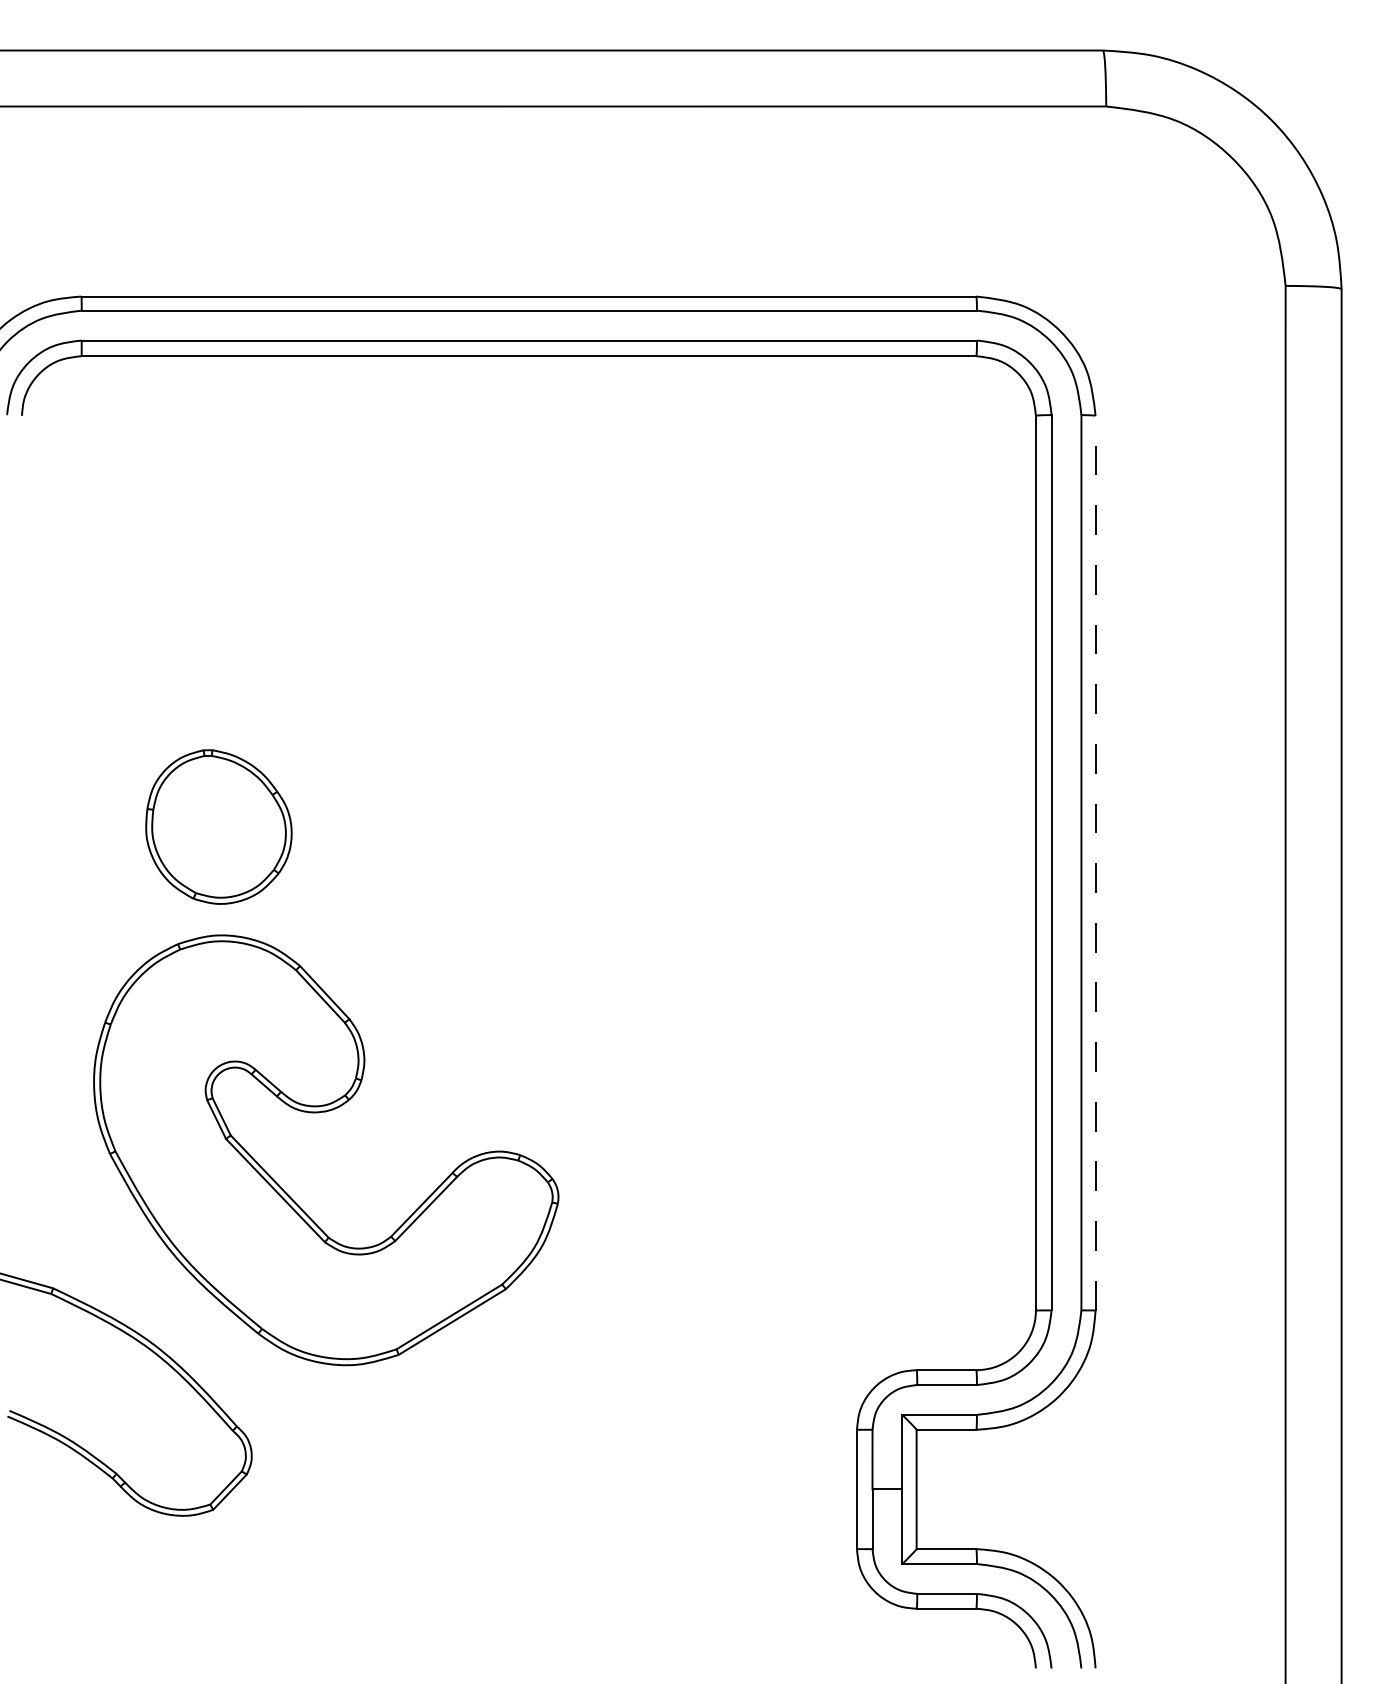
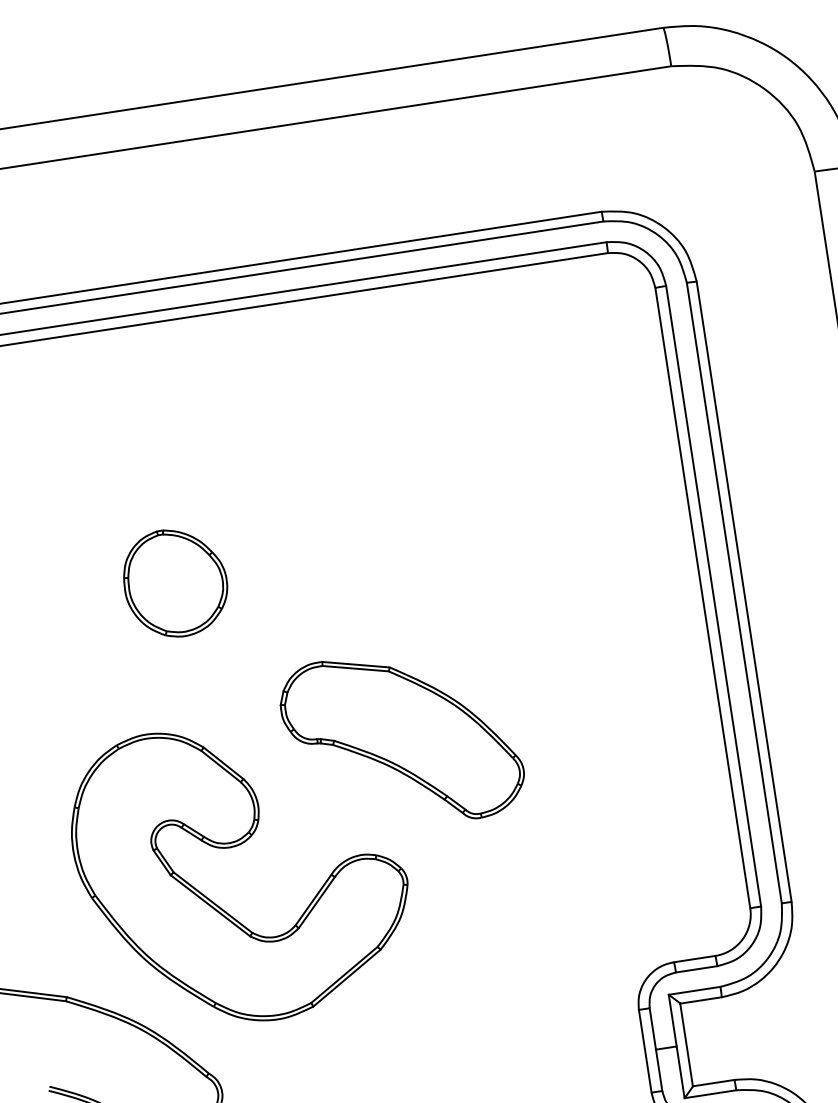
part: (218, 826) -> (175, 582), moved
line: (1095, 862) -> (744, 591), dashed -> solid
part: (581, 997) -> (402, 739), added

